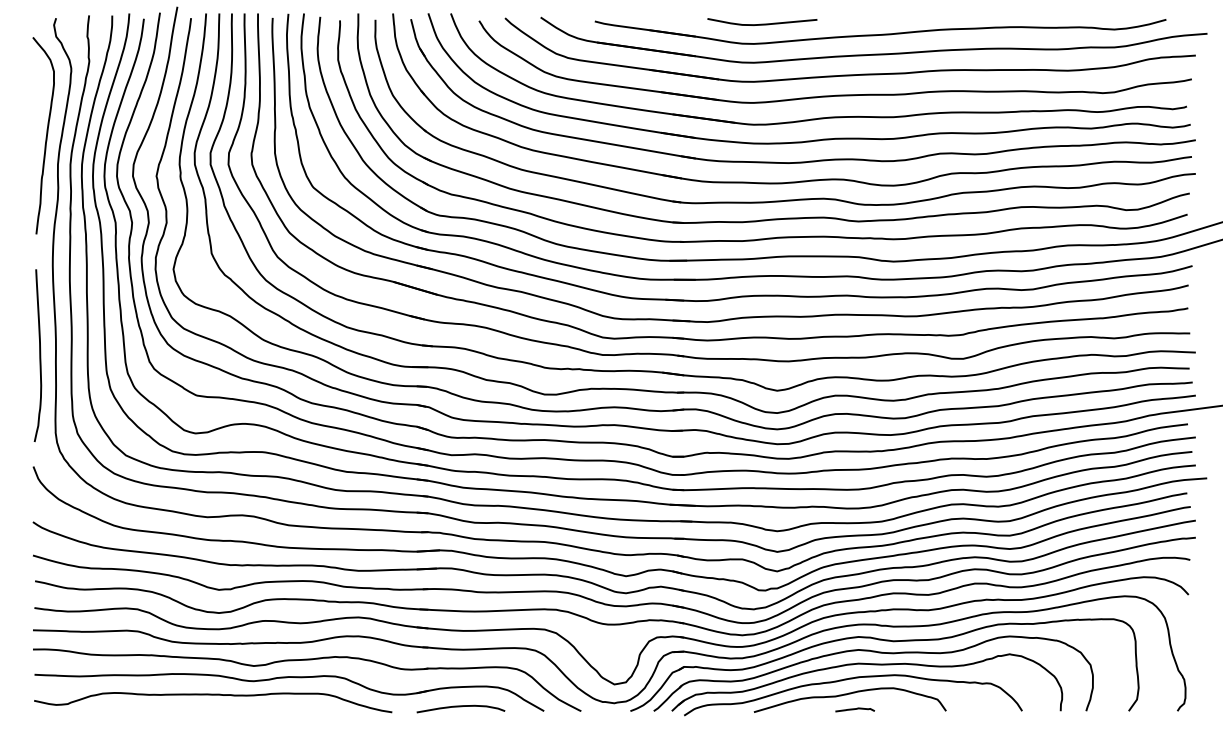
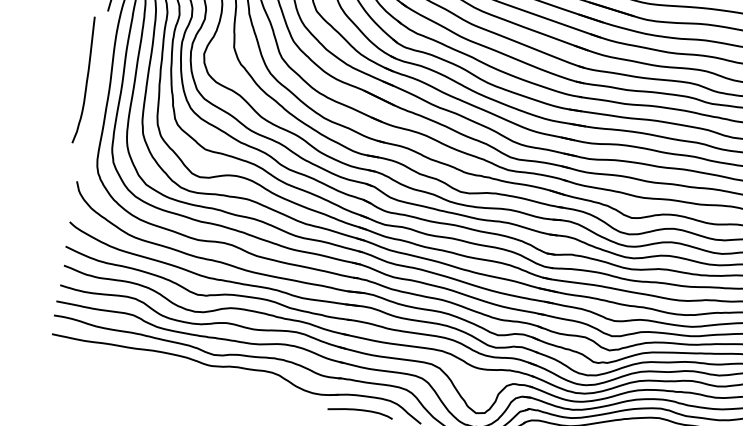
curve: (39, 355) -> (86, 80), moved
curve: (213, 695) -> (180, 371), removed

